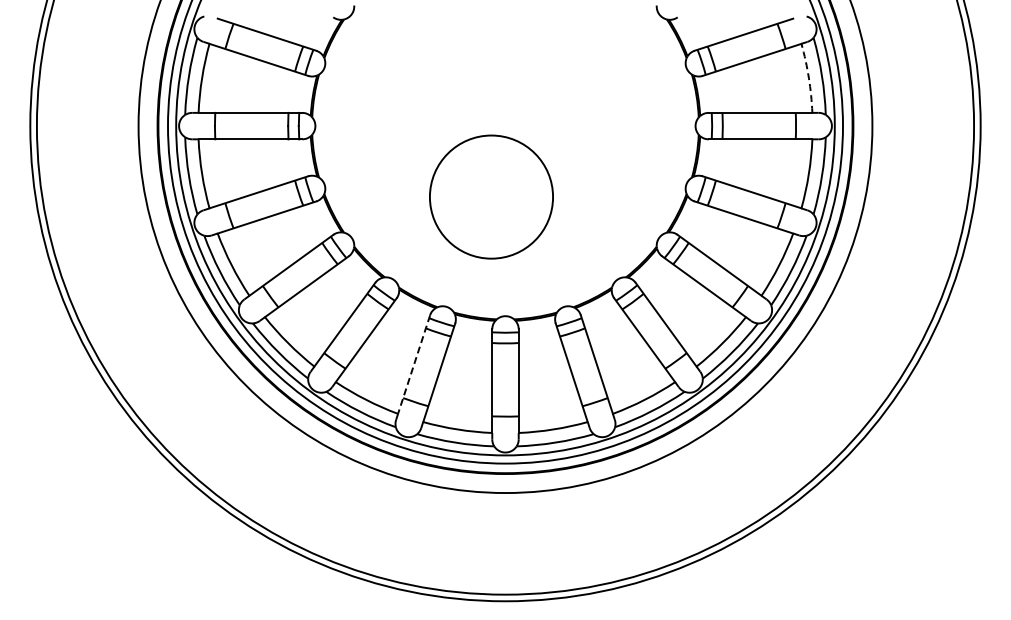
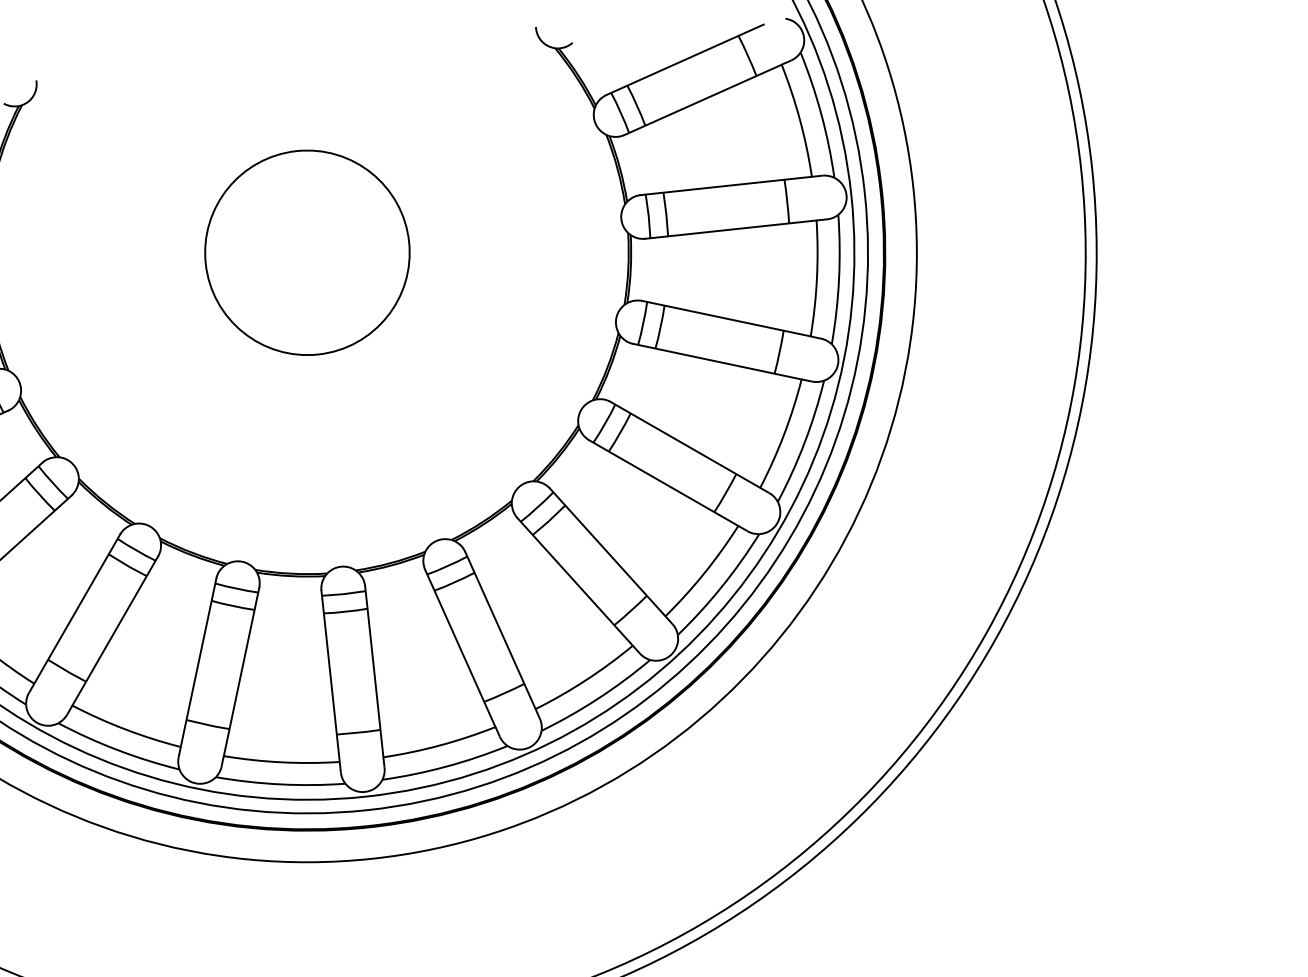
arc: (808, 78) -> (799, 120), dashed -> solid
circle: (491, 196) -> (307, 251), moved
line: (414, 364) -> (199, 662), dashed -> solid

